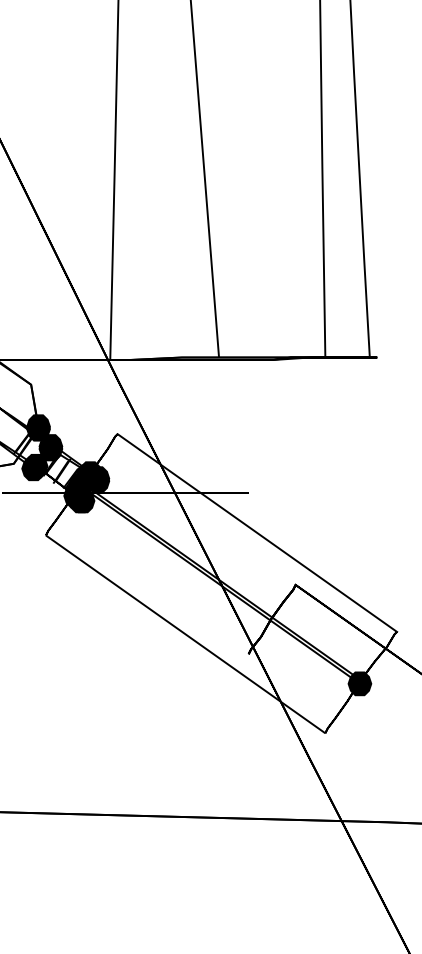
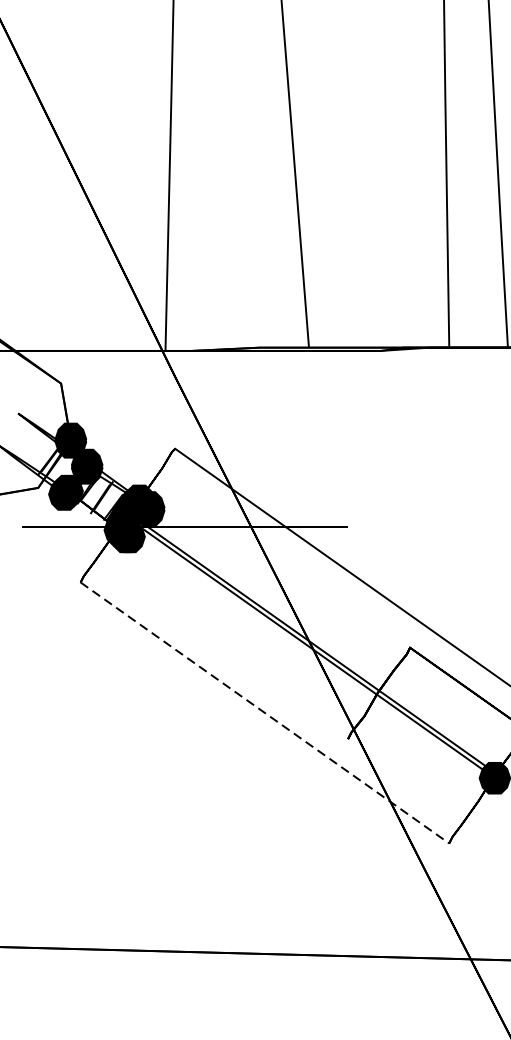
line: (186, 634) -> (266, 713), solid -> dashed

